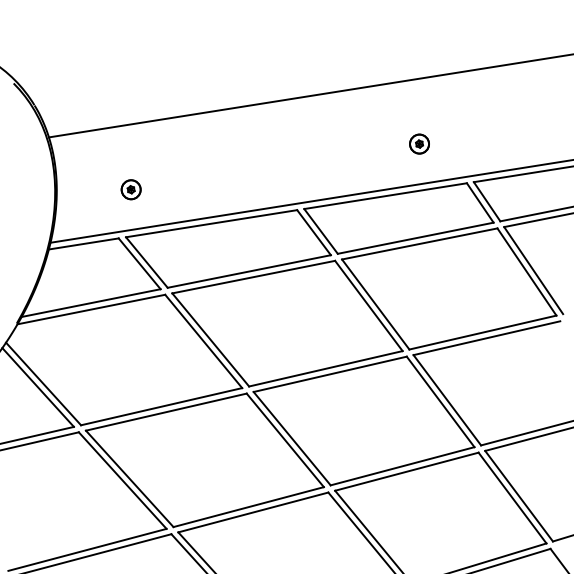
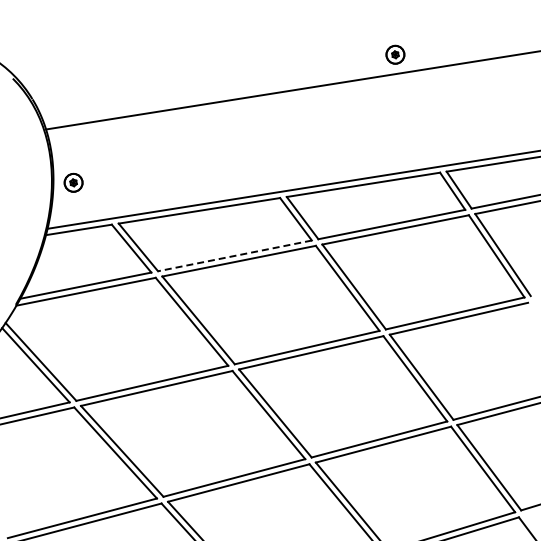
part: (419, 143) -> (395, 54), moved
part: (131, 189) -> (73, 182), moved
line: (248, 271) -> (234, 255), solid -> dashed

